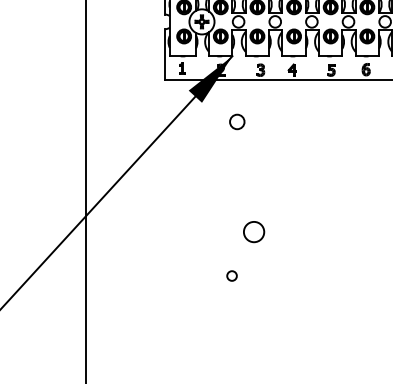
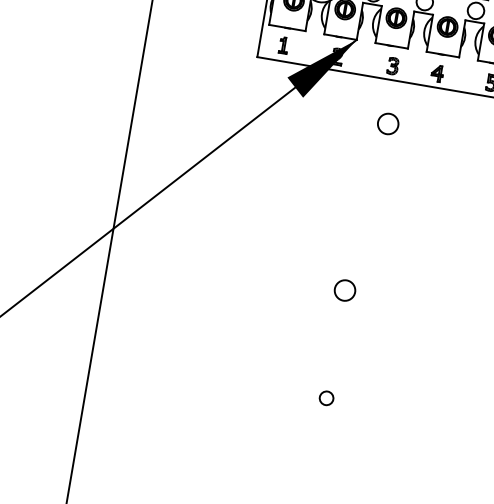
circle: (237, 121) -> (388, 123), moved
circle: (253, 231) -> (344, 289), size x0.71
circle: (231, 275) -> (325, 397), moved

